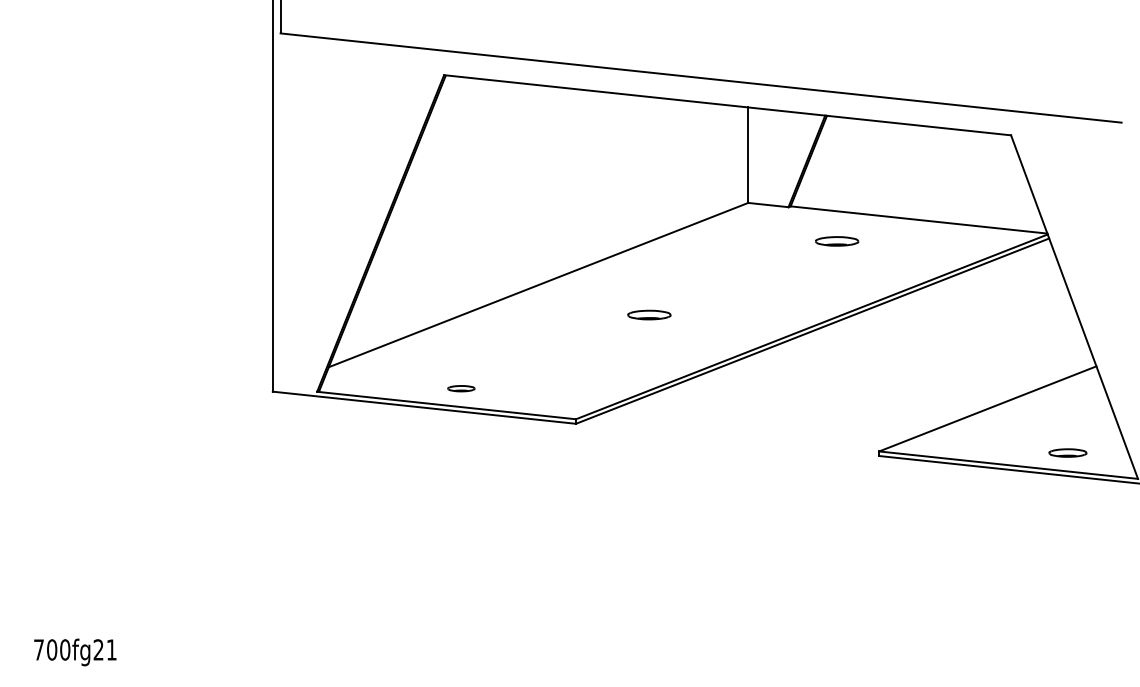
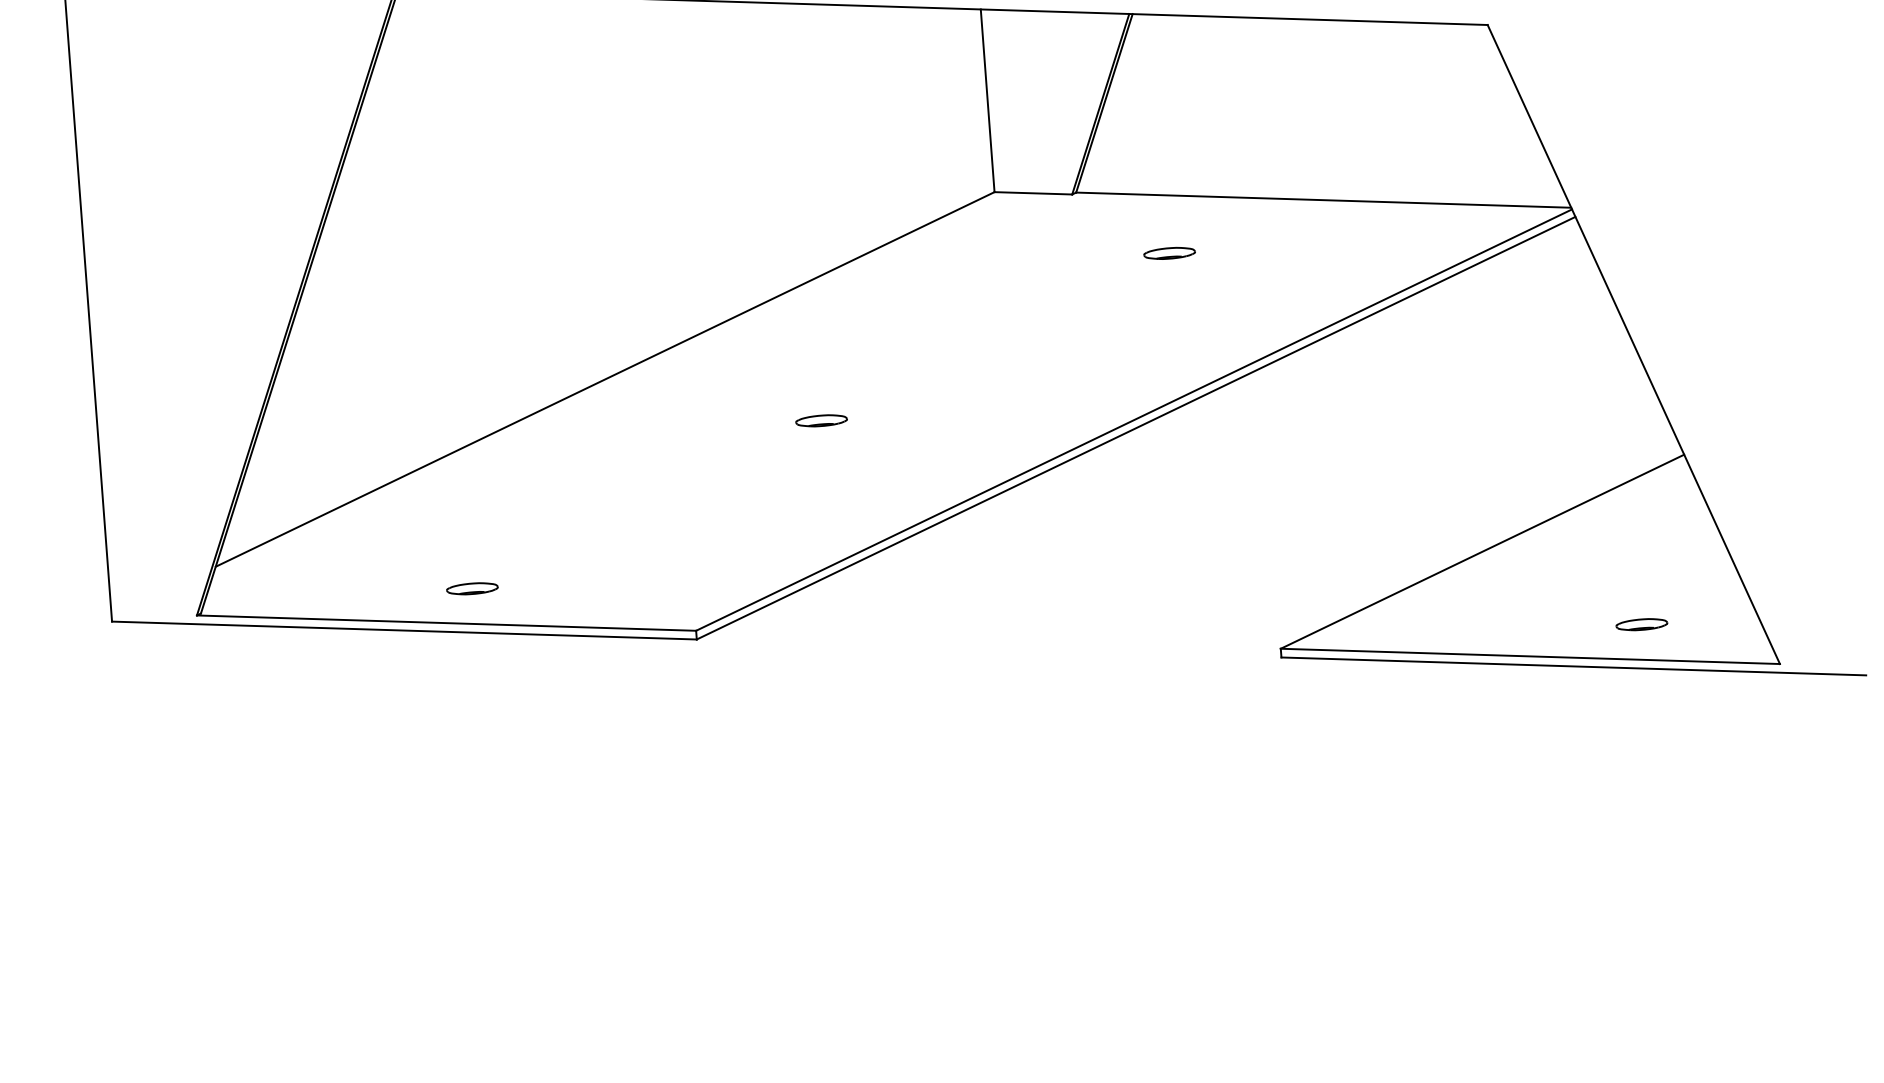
part: (836, 241) -> (1168, 253), size x0.62
part: (649, 314) -> (821, 419), size x0.62
part: (1067, 452) -> (1641, 623), size x0.71

